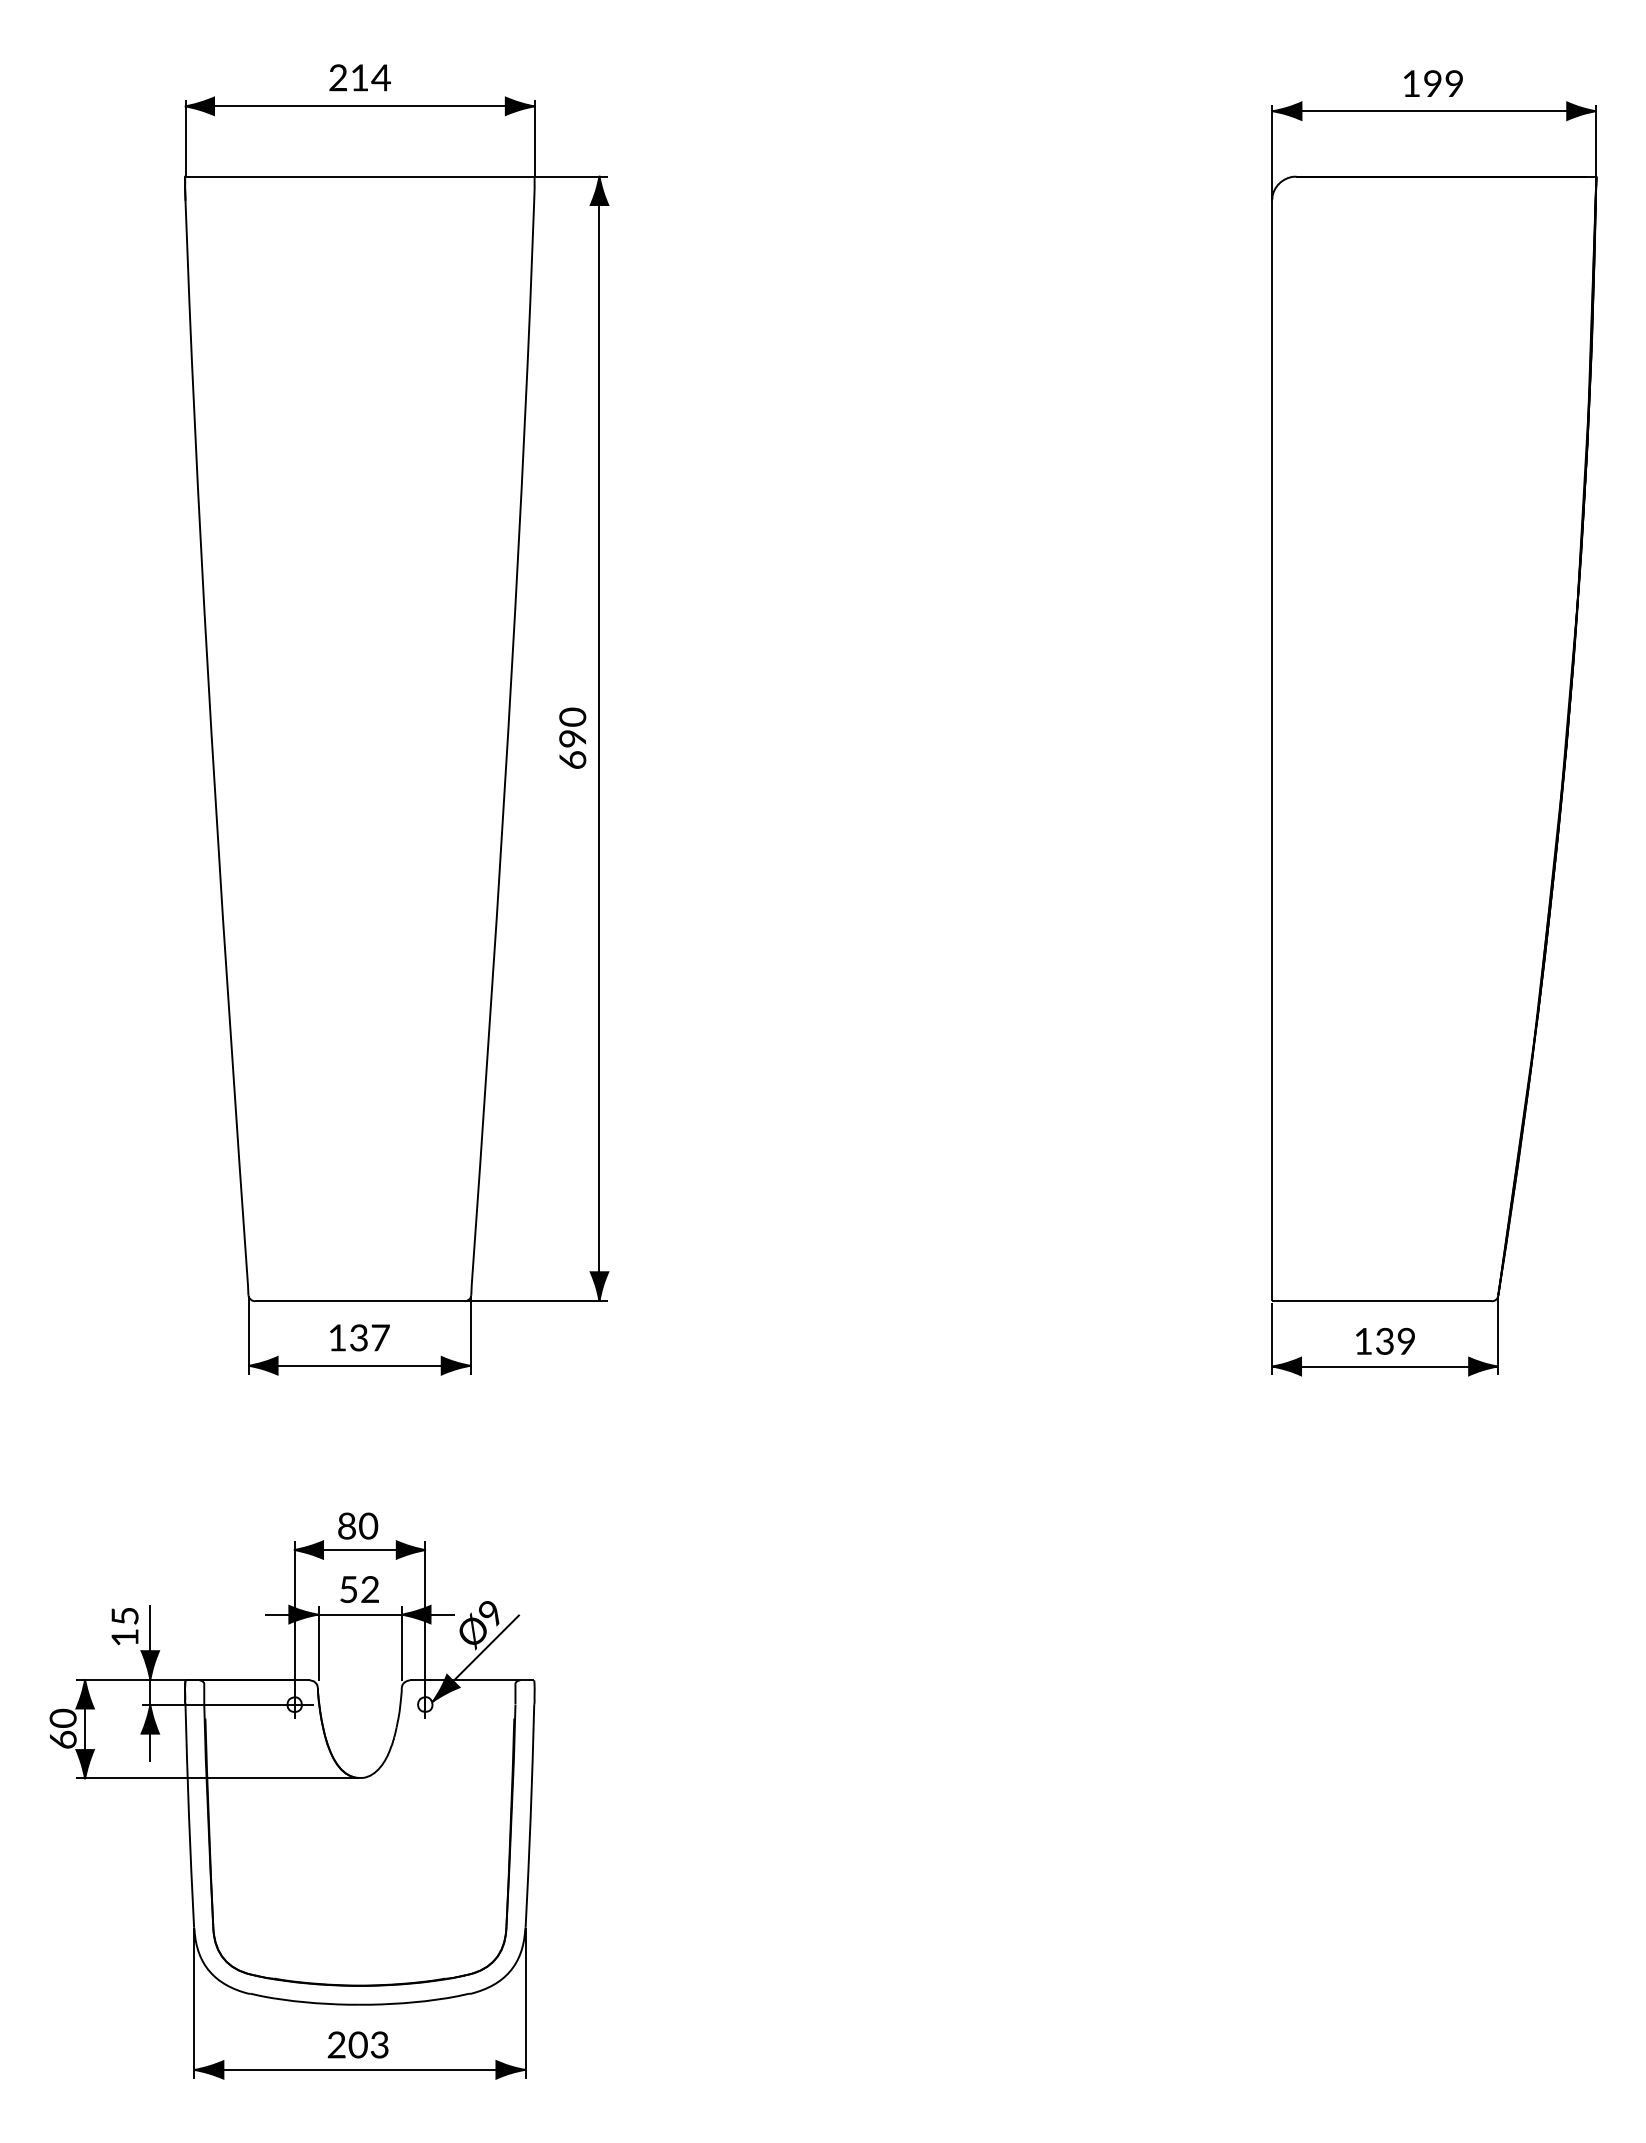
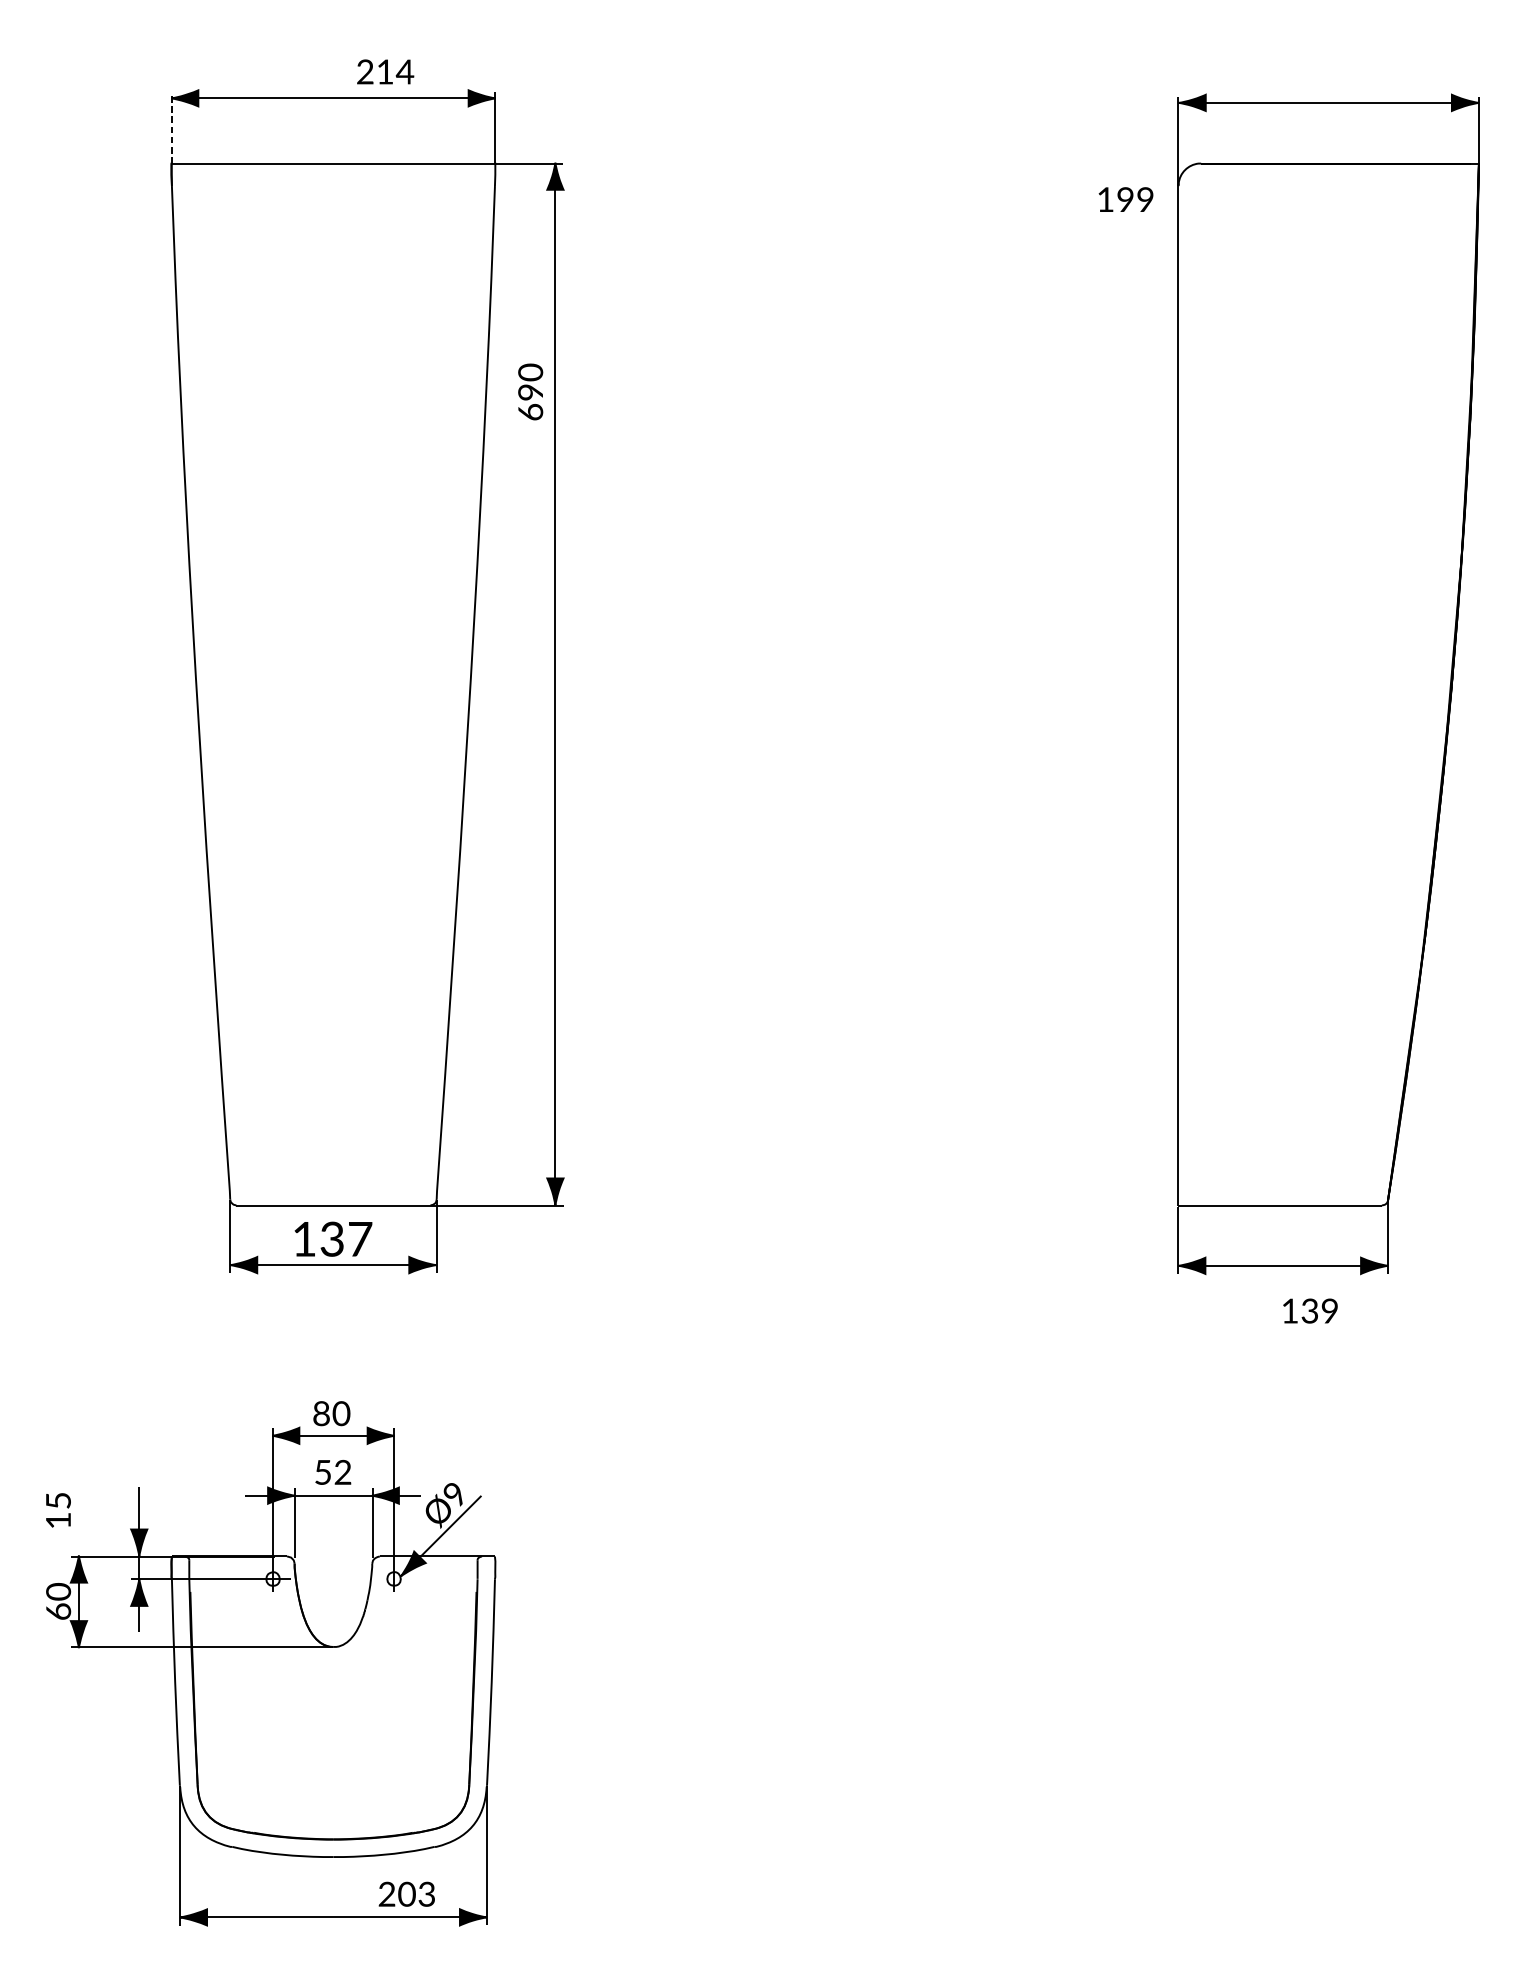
part: (359, 77) -> (384, 71), moved
part: (1433, 83) -> (1126, 199), moved
line: (185, 138) -> (171, 128), solid -> dashed
part: (572, 737) -> (530, 391), moved
part: (359, 1337) -> (333, 1238), size x1.4
part: (1385, 1340) -> (1310, 1310), moved
part: (124, 1626) -> (57, 1510), moved
part: (357, 2044) -> (406, 1893), moved

